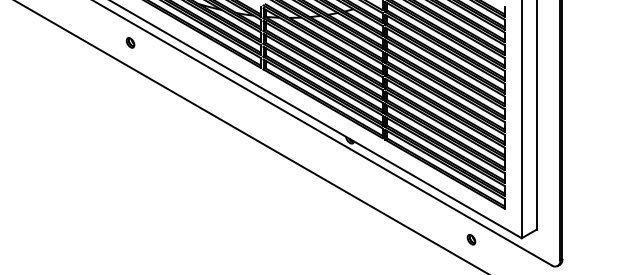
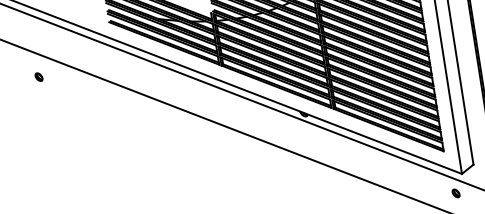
part: (130, 42) -> (38, 76), moved
part: (471, 239) -> (456, 193), moved

